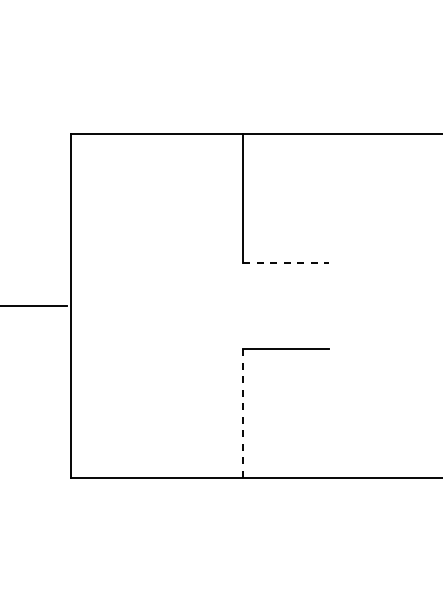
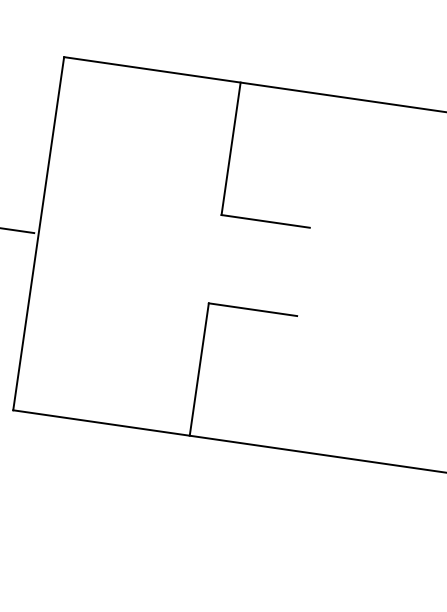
line: (286, 263) -> (265, 221), dashed -> solid
line: (243, 412) -> (199, 368), dashed -> solid

